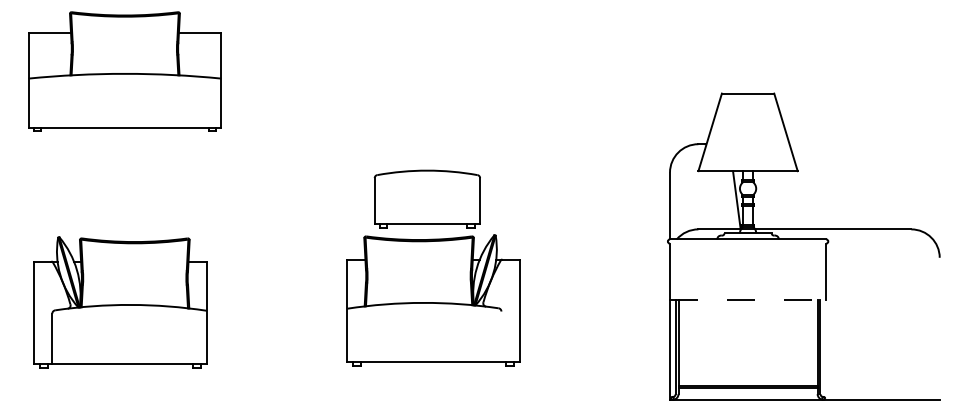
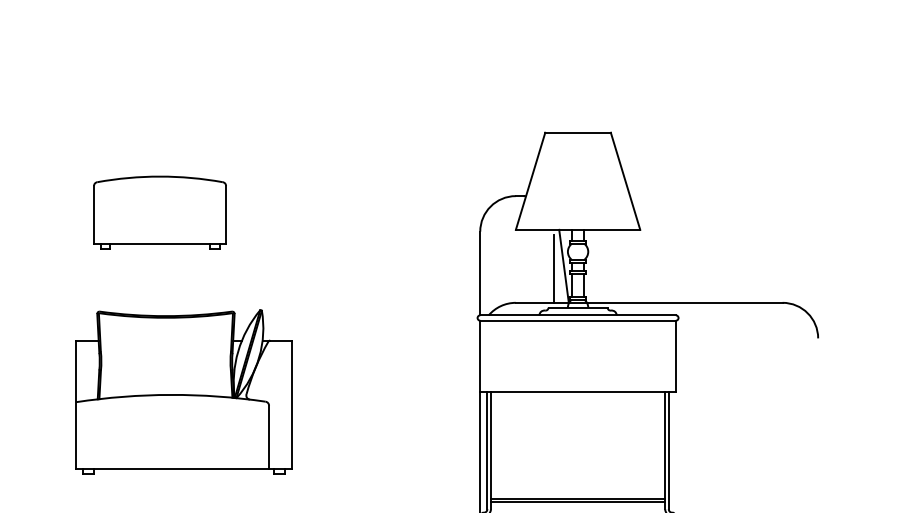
part: (426, 198) -> (158, 211), moved
line: (728, 202) -> (553, 269), added
line: (748, 243) -> (578, 320), added
line: (748, 300) -> (578, 391), dashed -> solid
line: (501, 336) -> (269, 437), added

